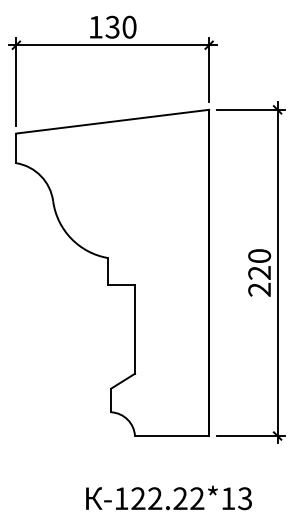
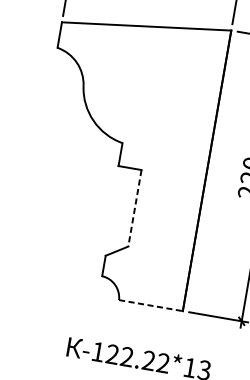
line: (135, 329) -> (135, 208), solid -> dashed
line: (172, 436) -> (151, 306), solid -> dashed

